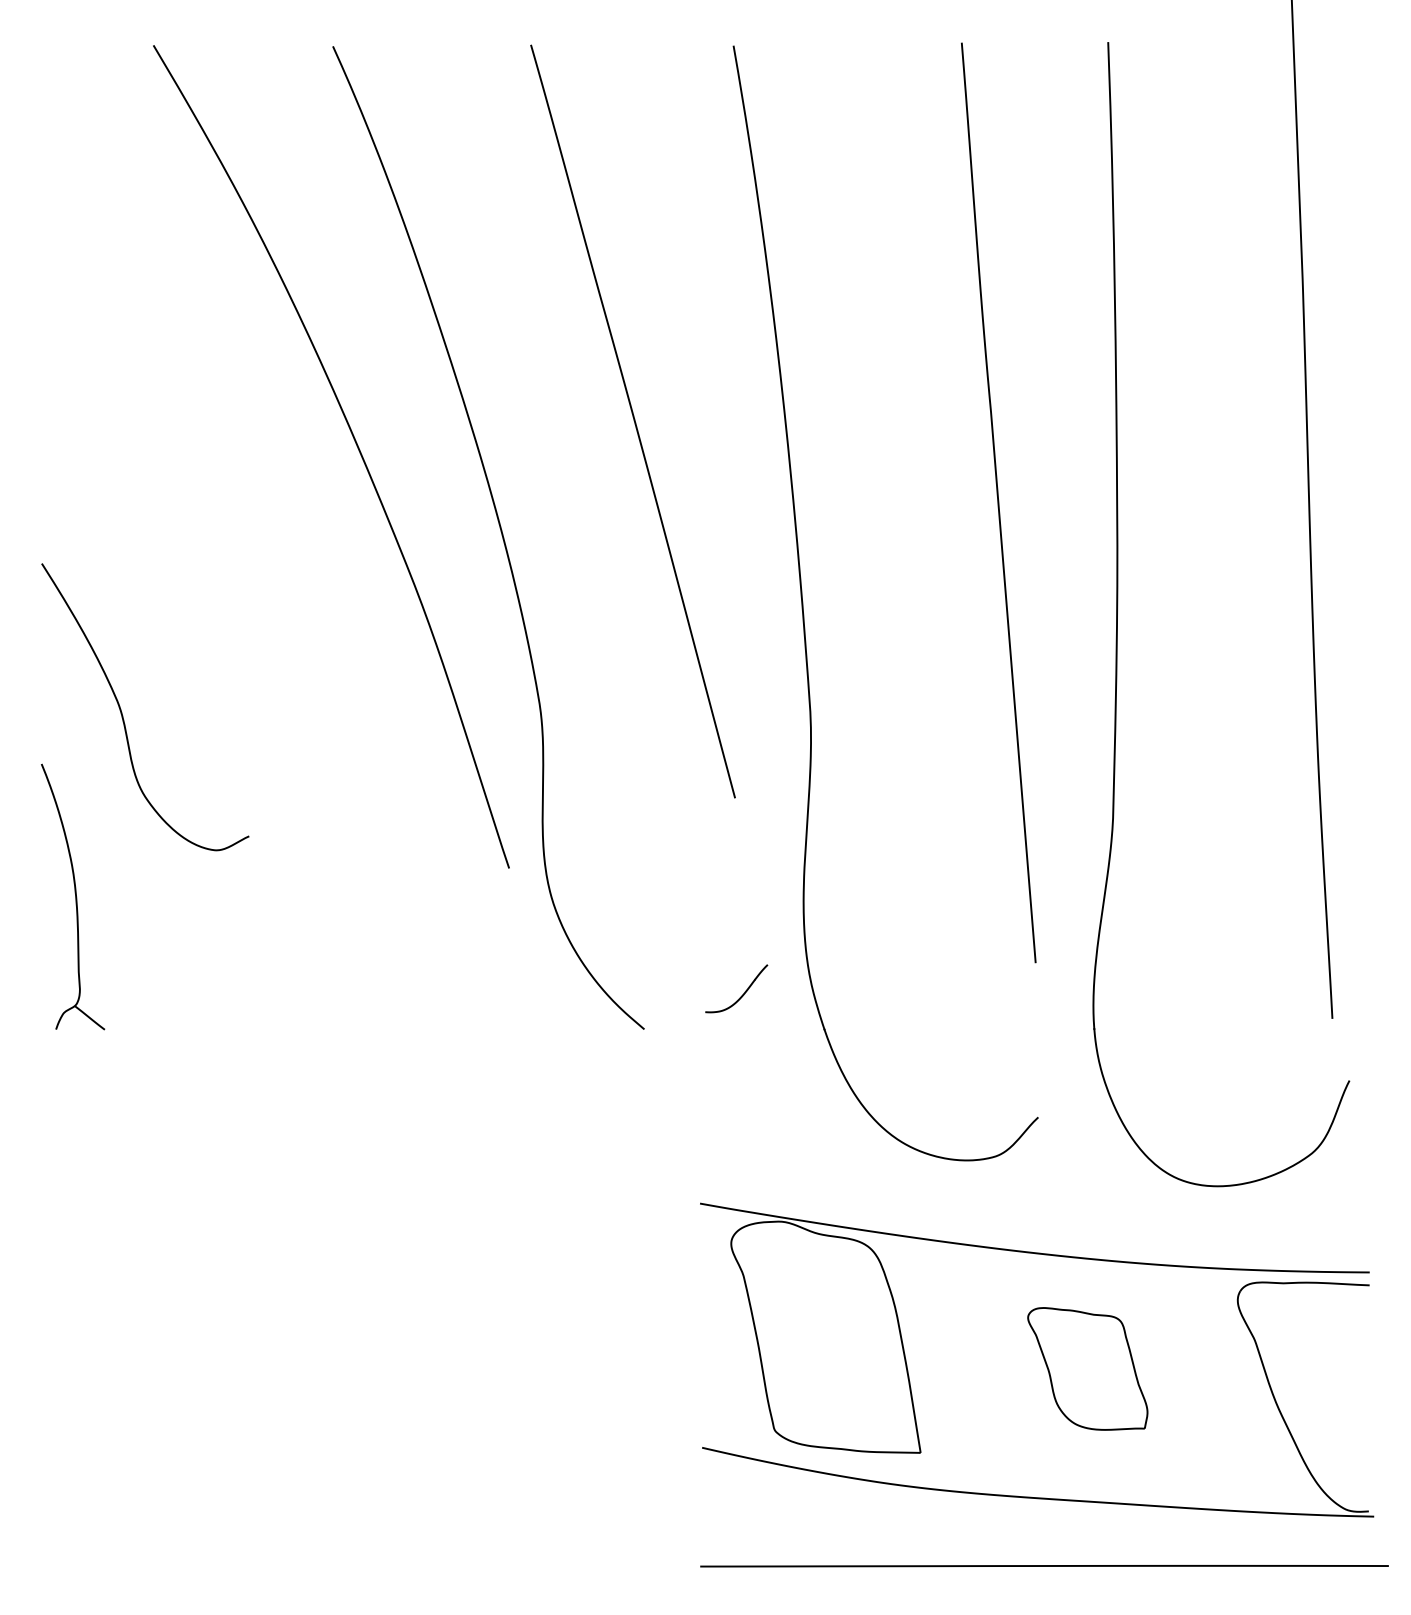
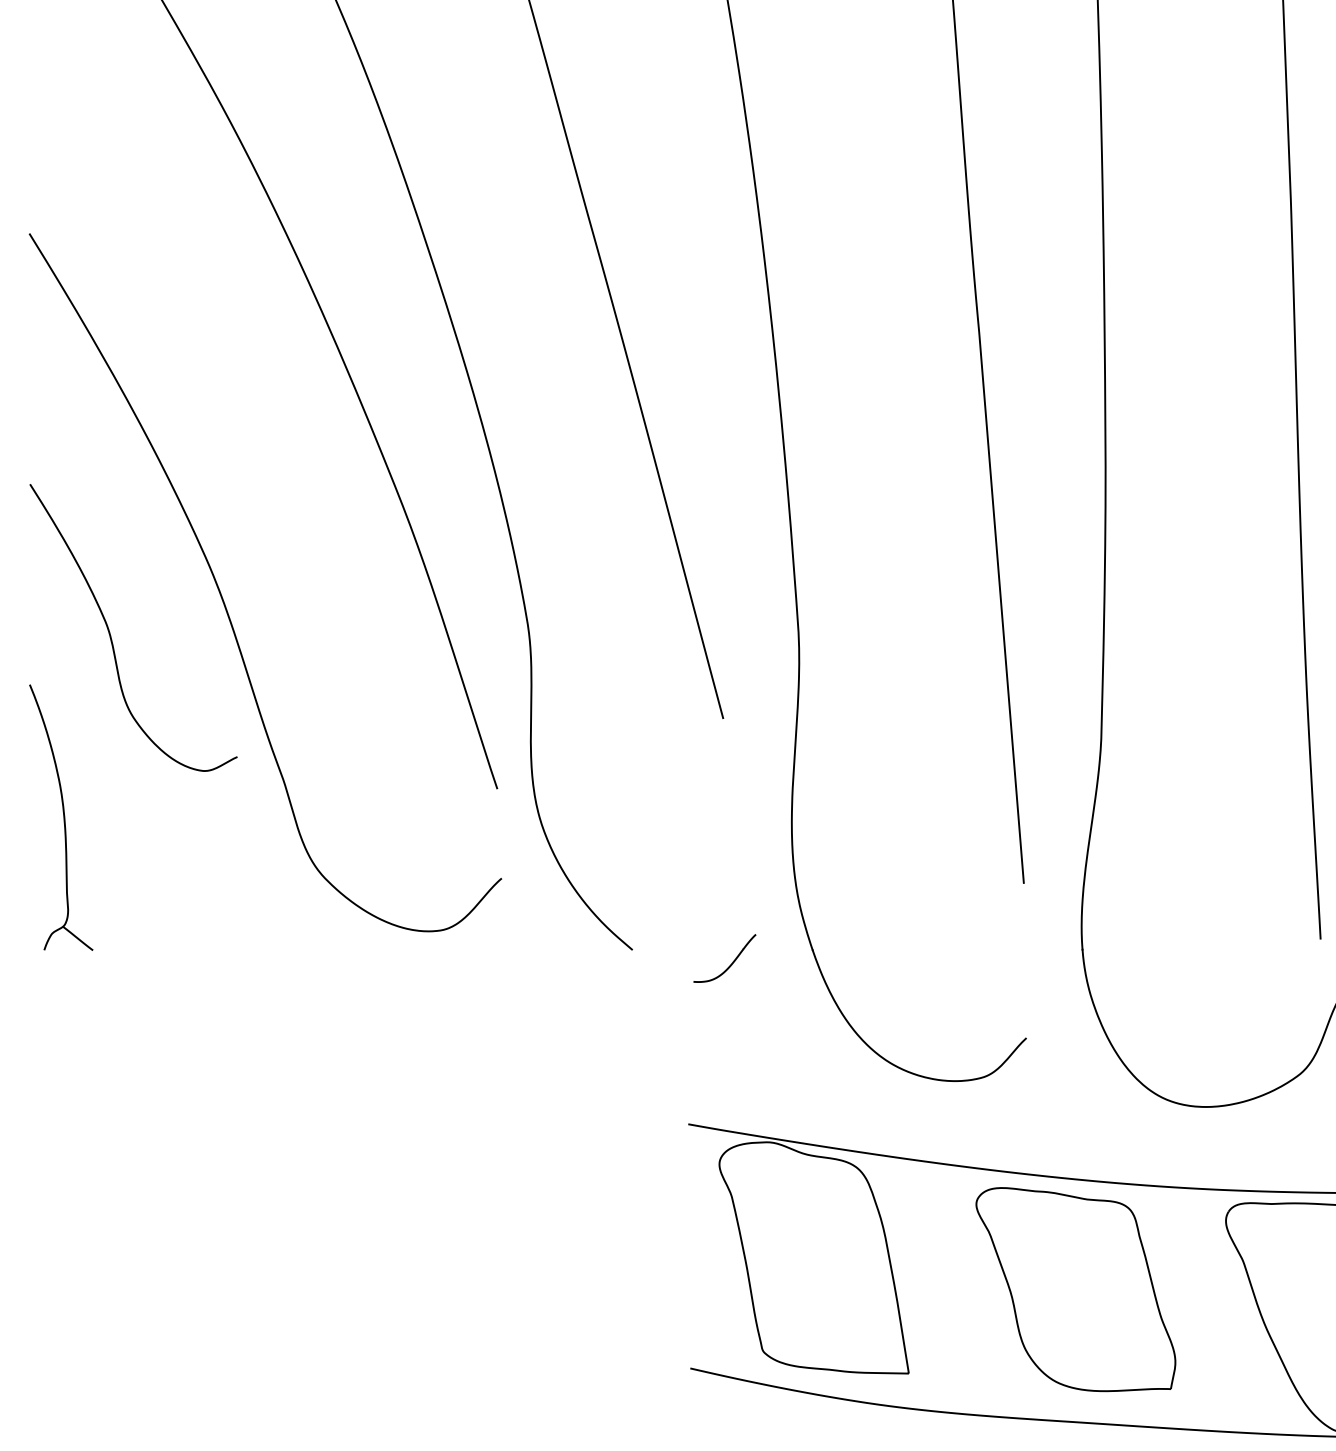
curve: (234, 675) -> (222, 596), added
part: (742, 994) -> (730, 964), moved
part: (1087, 1368) -> (1075, 1289), size x1.67

